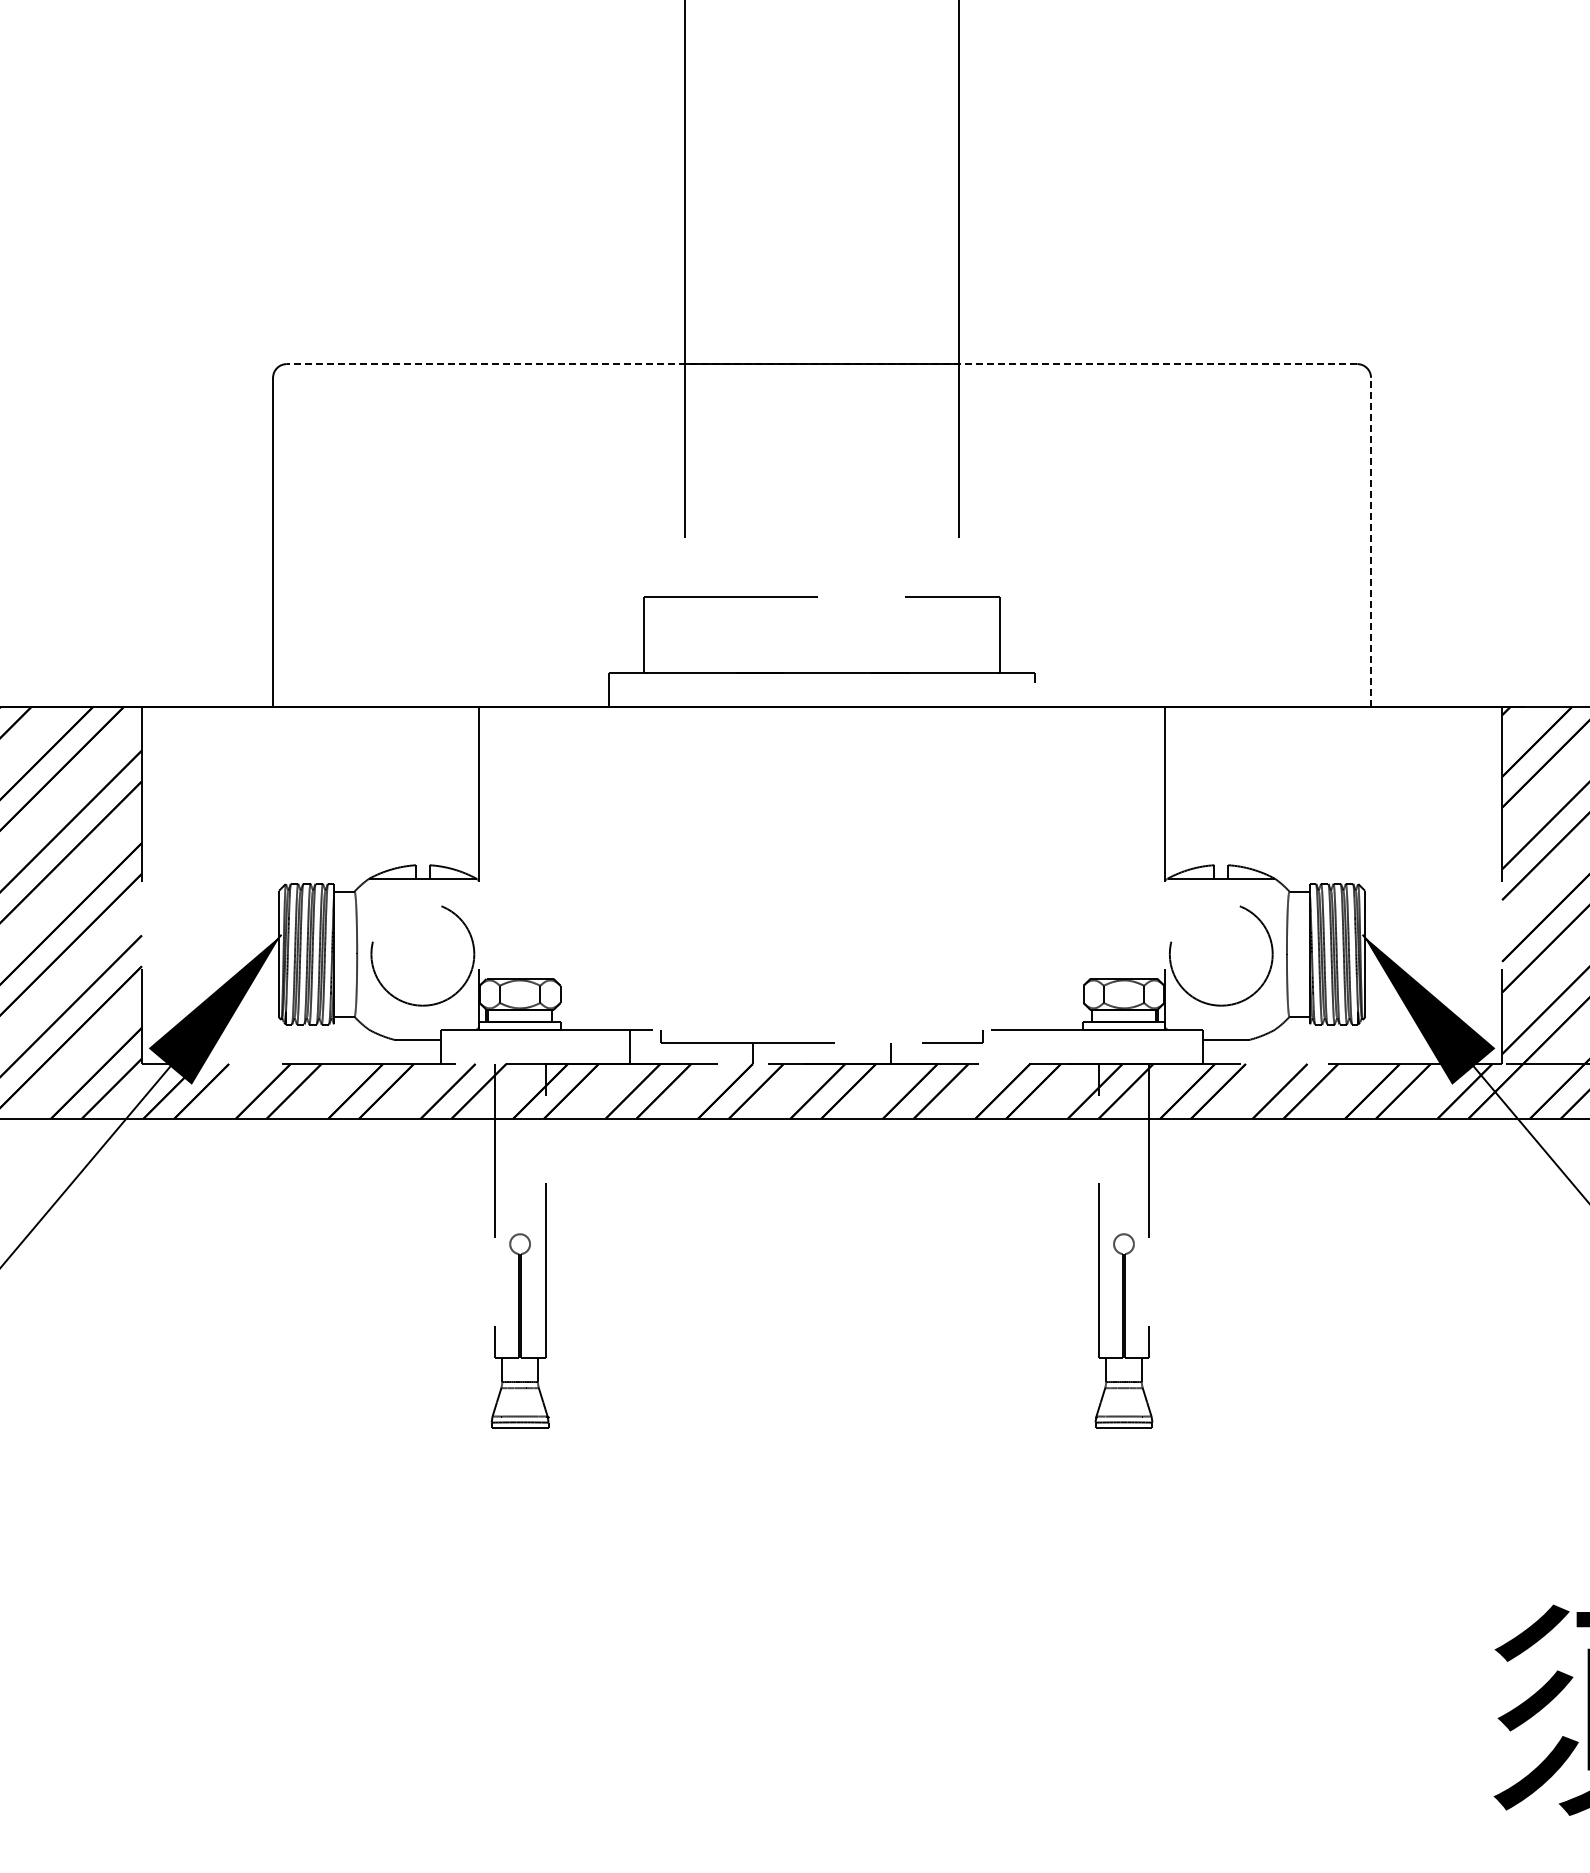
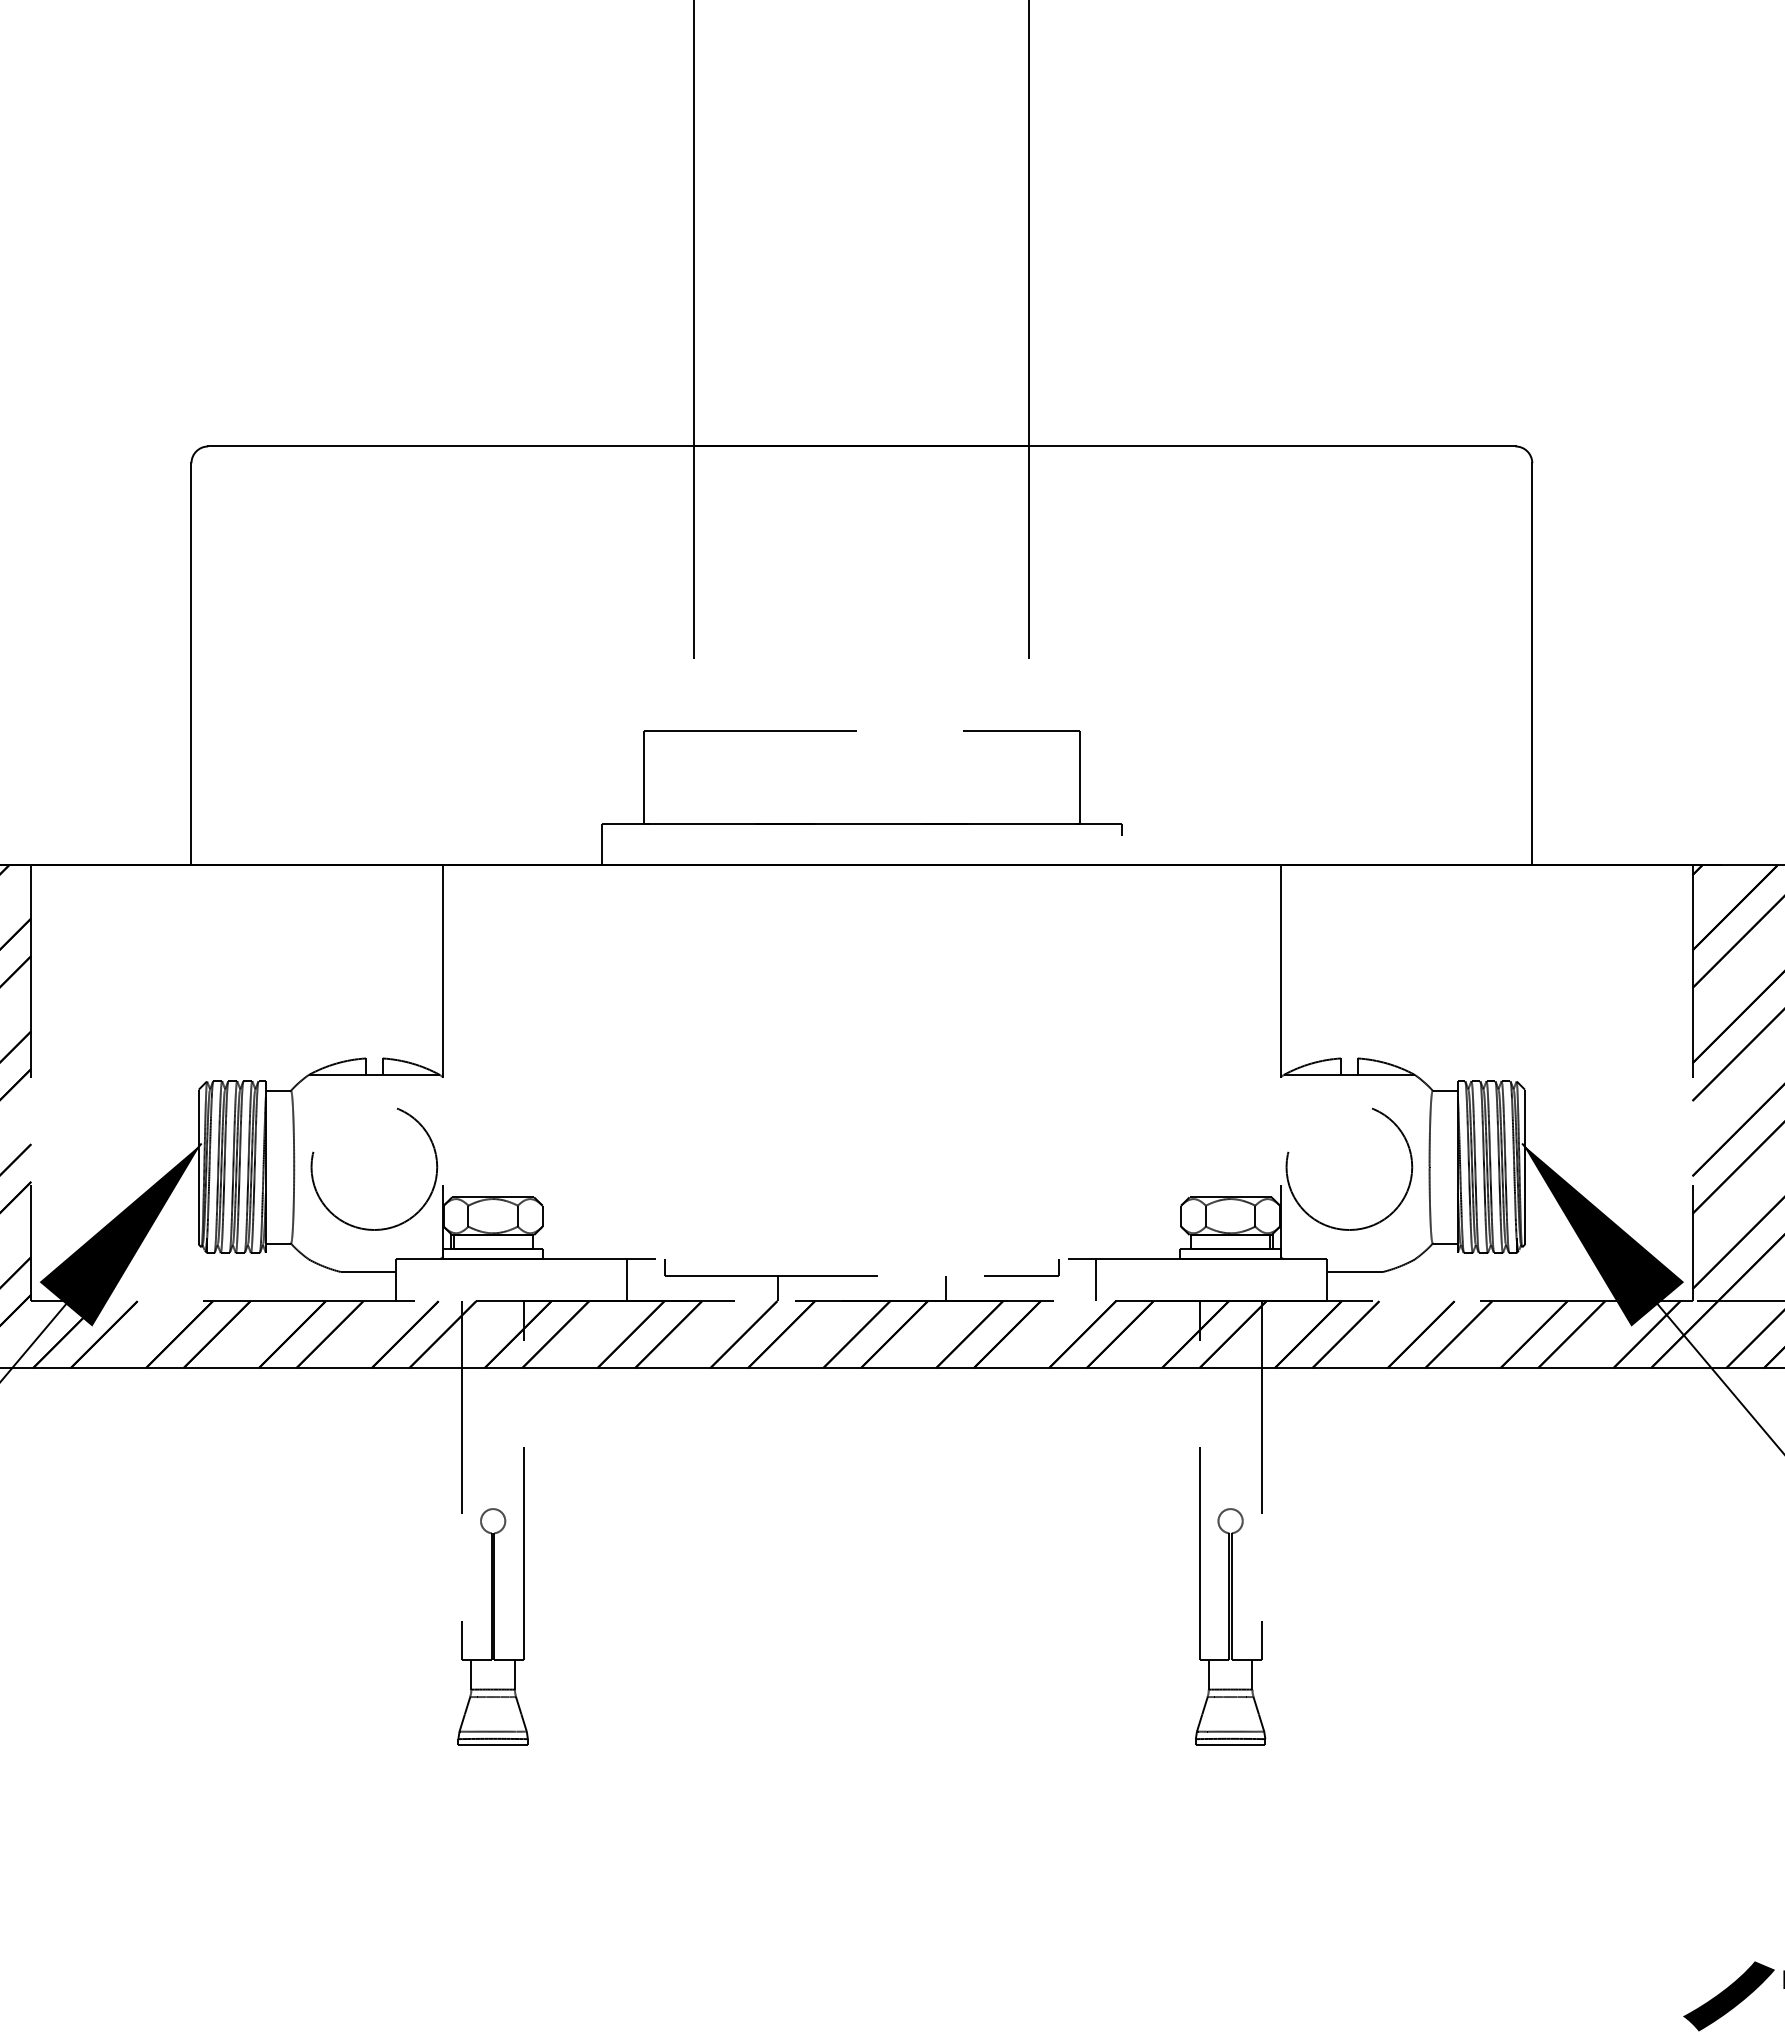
line: (821, 364) -> (861, 446), dashed -> solid
line: (1371, 542) -> (1532, 664), dashed -> solid
line: (1014, 1046) -> (1096, 1279), added

